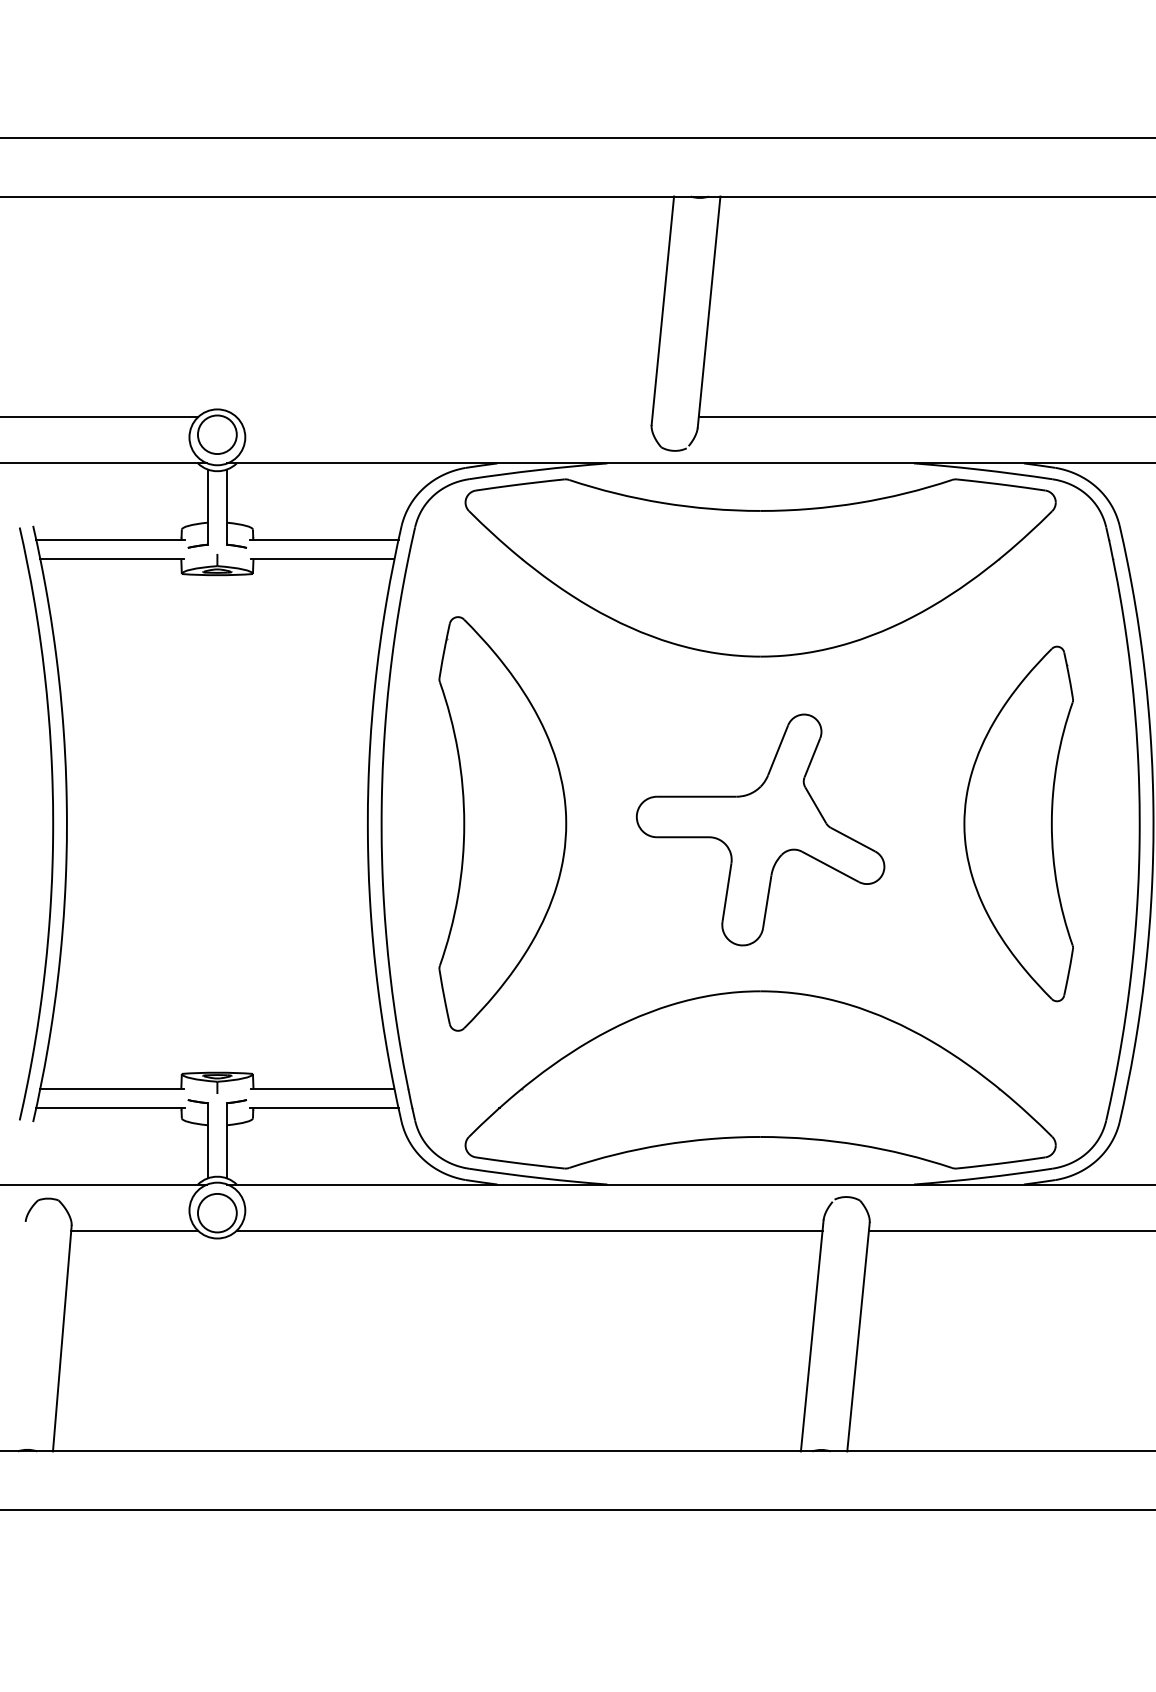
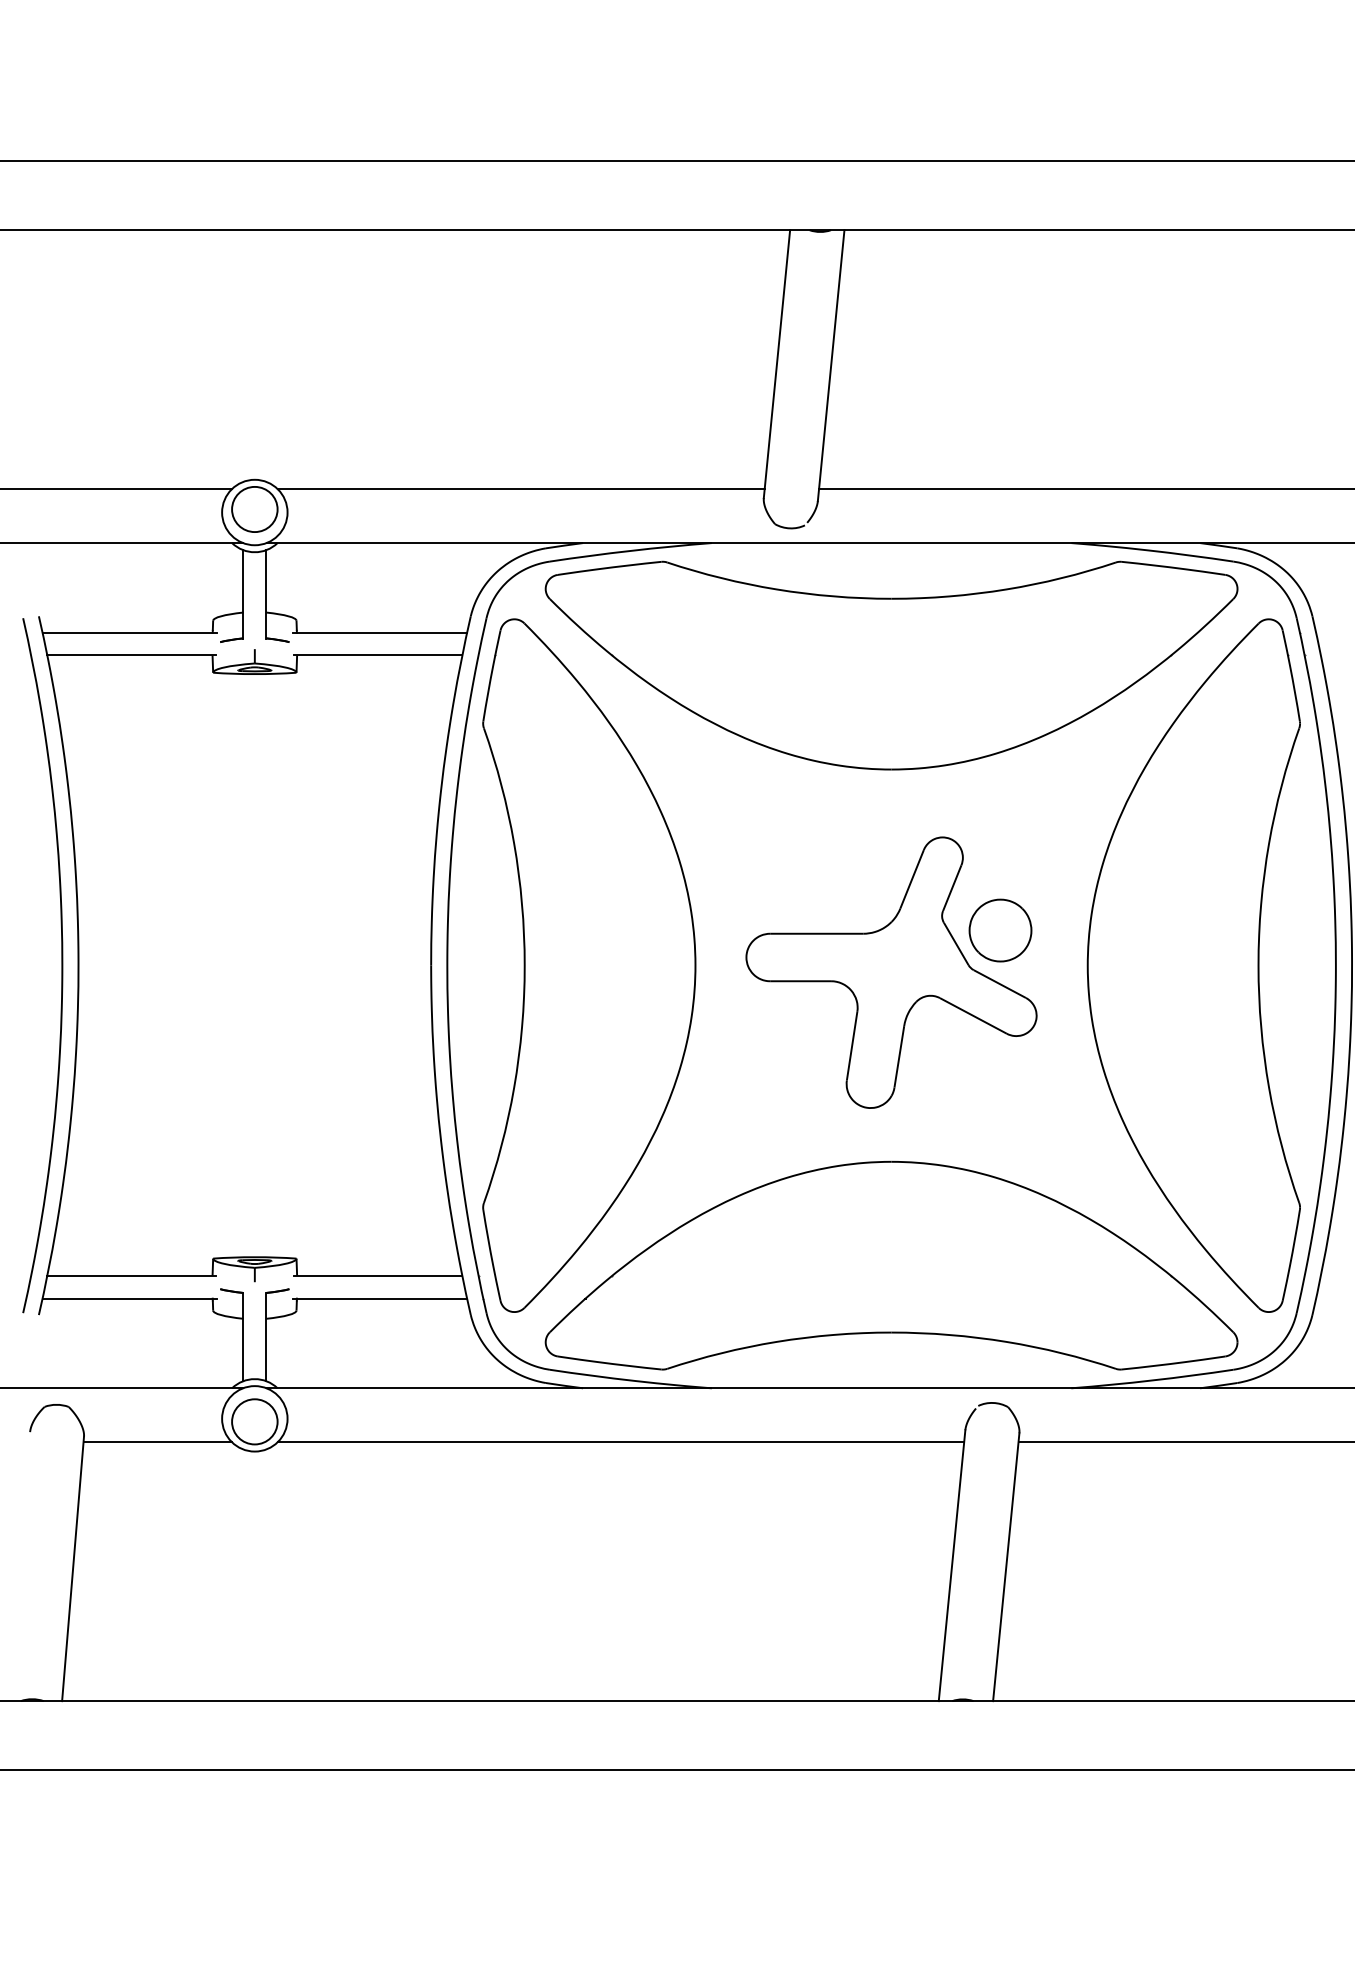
line: (444, 417) -> (521, 489), added
part: (853, 793) -> (1000, 929), added
part: (502, 823) -> (589, 965), size x1.43
part: (1018, 823) -> (1193, 965), size x1.67

